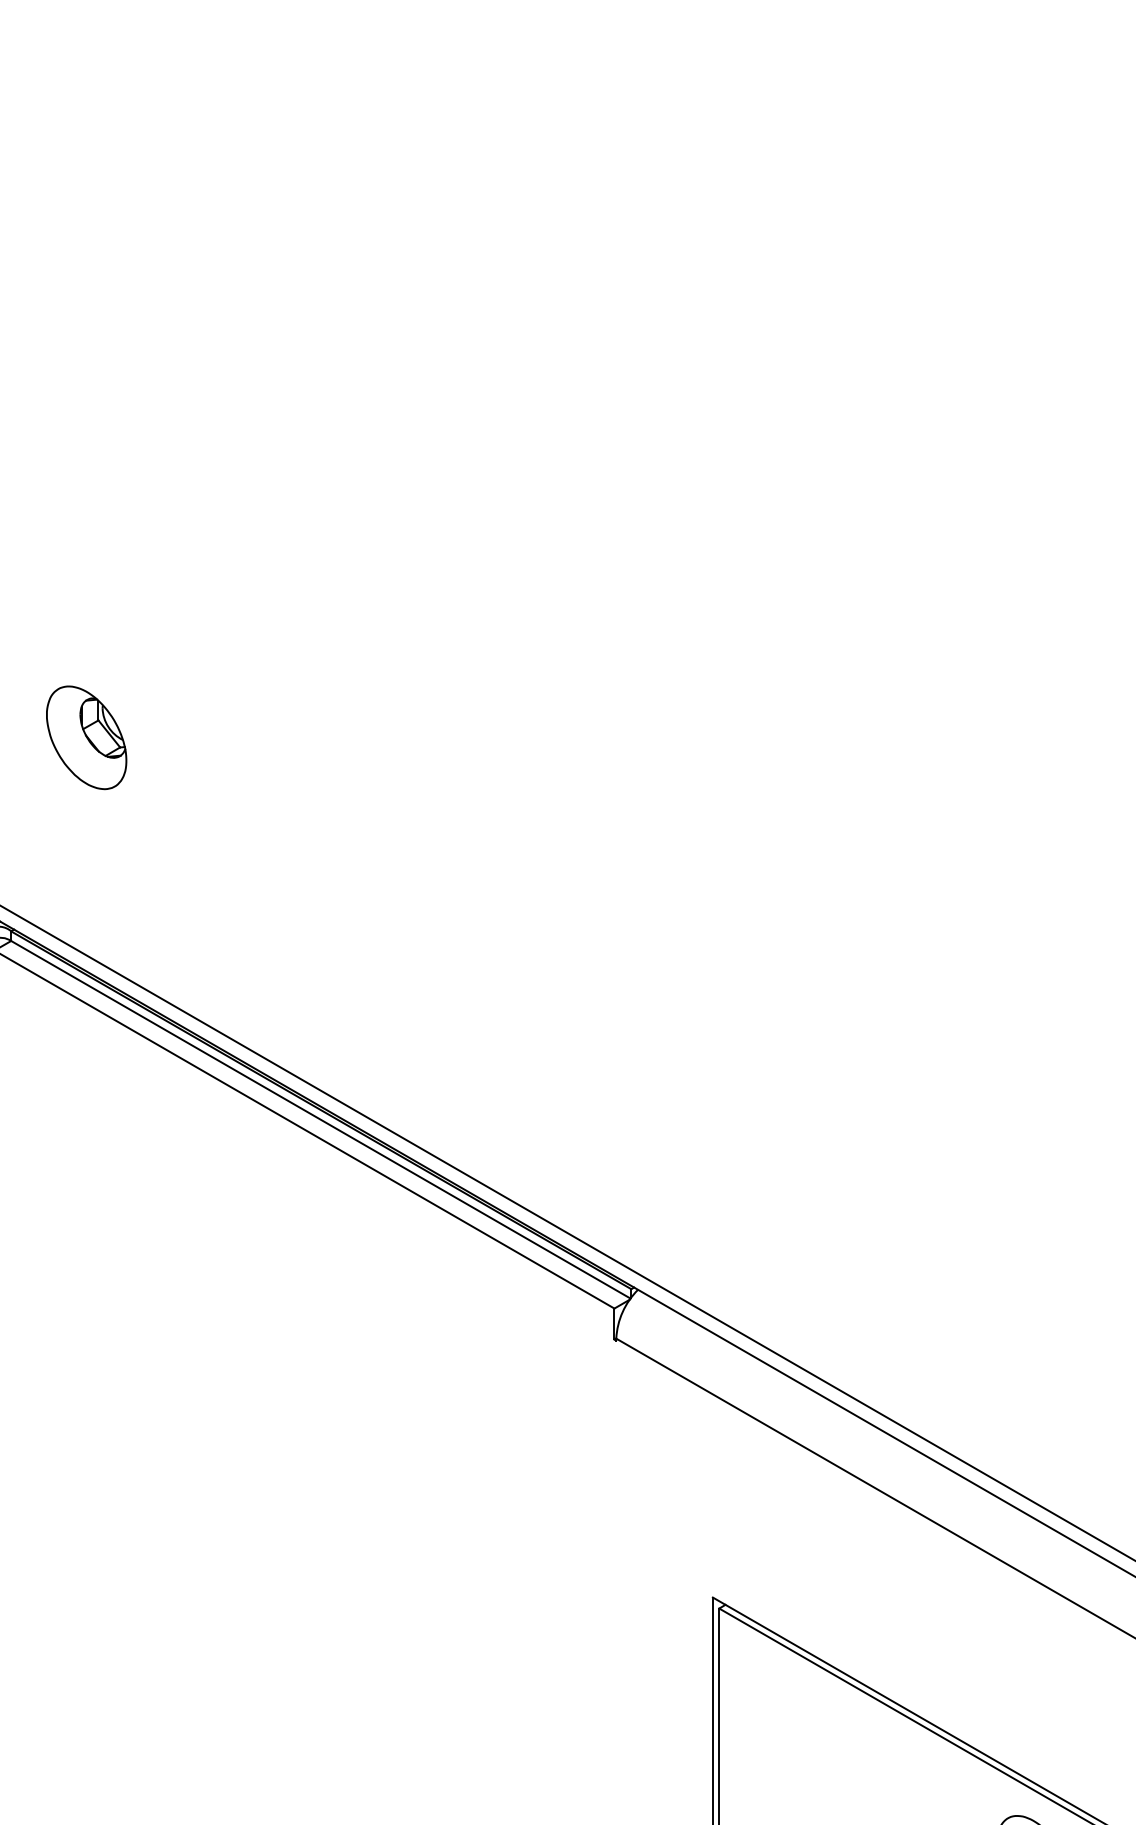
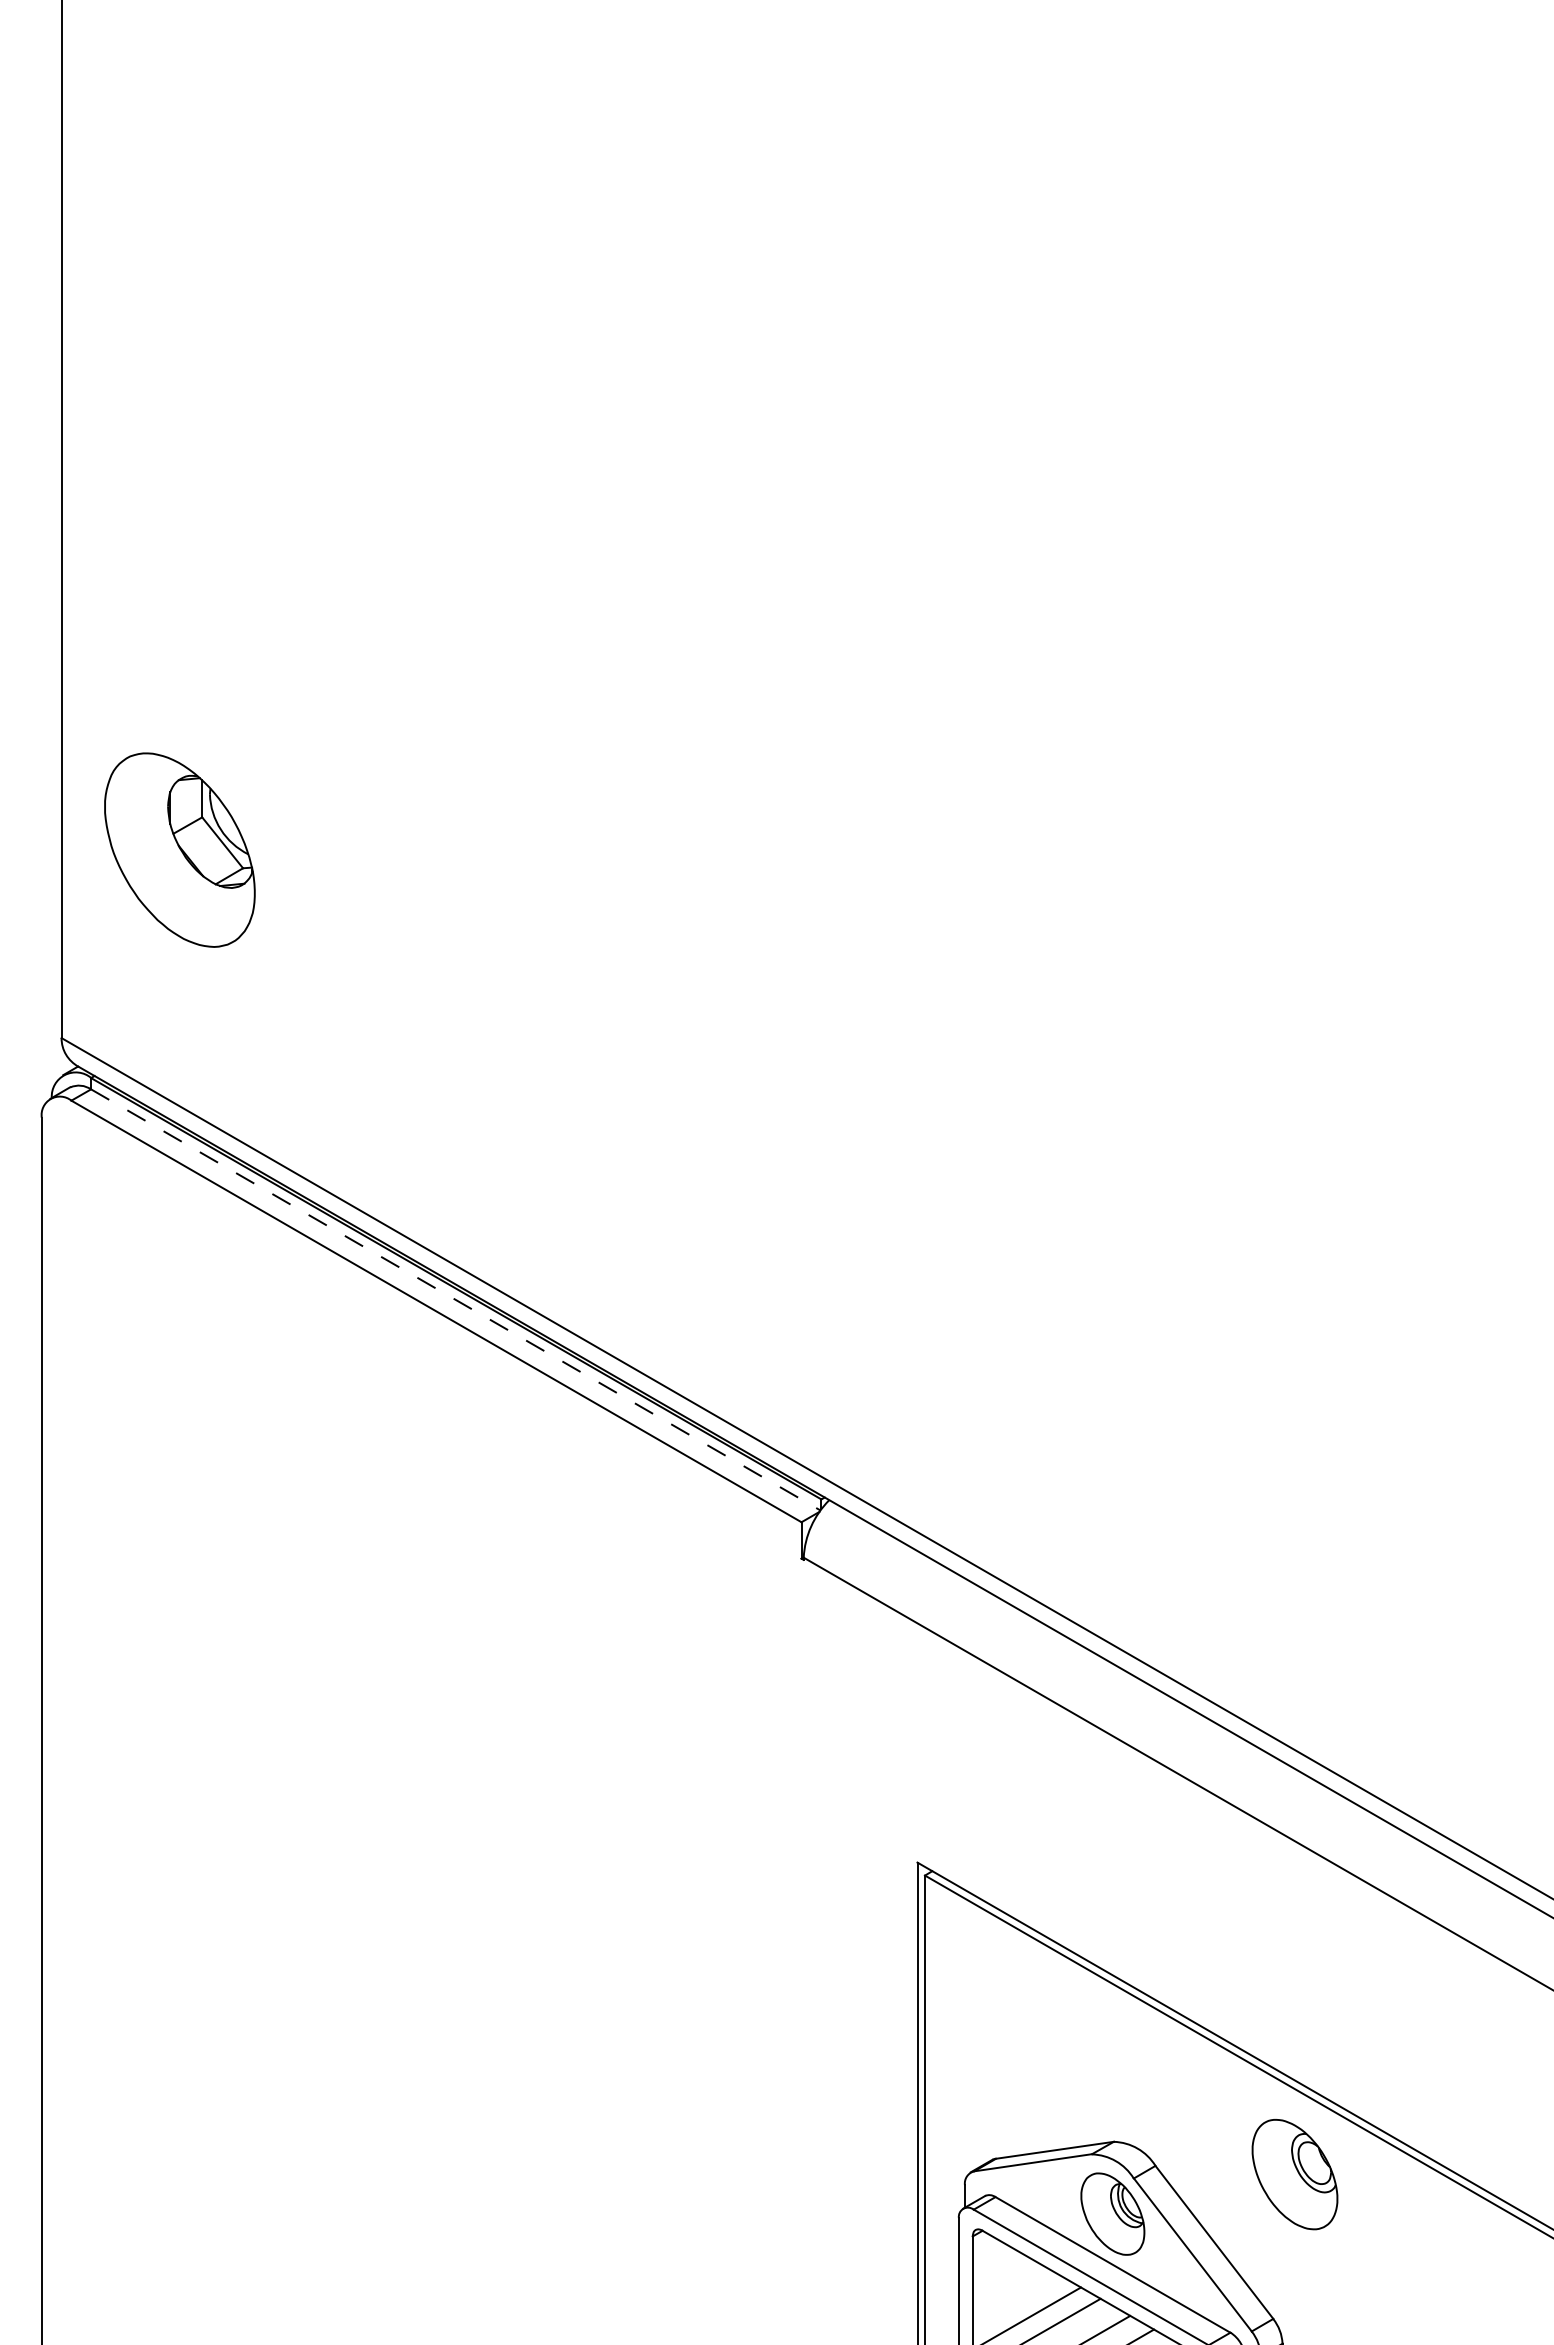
part: (86, 737) -> (179, 849), size x1.6
line: (321, 1120) -> (456, 1300), solid -> dashed

